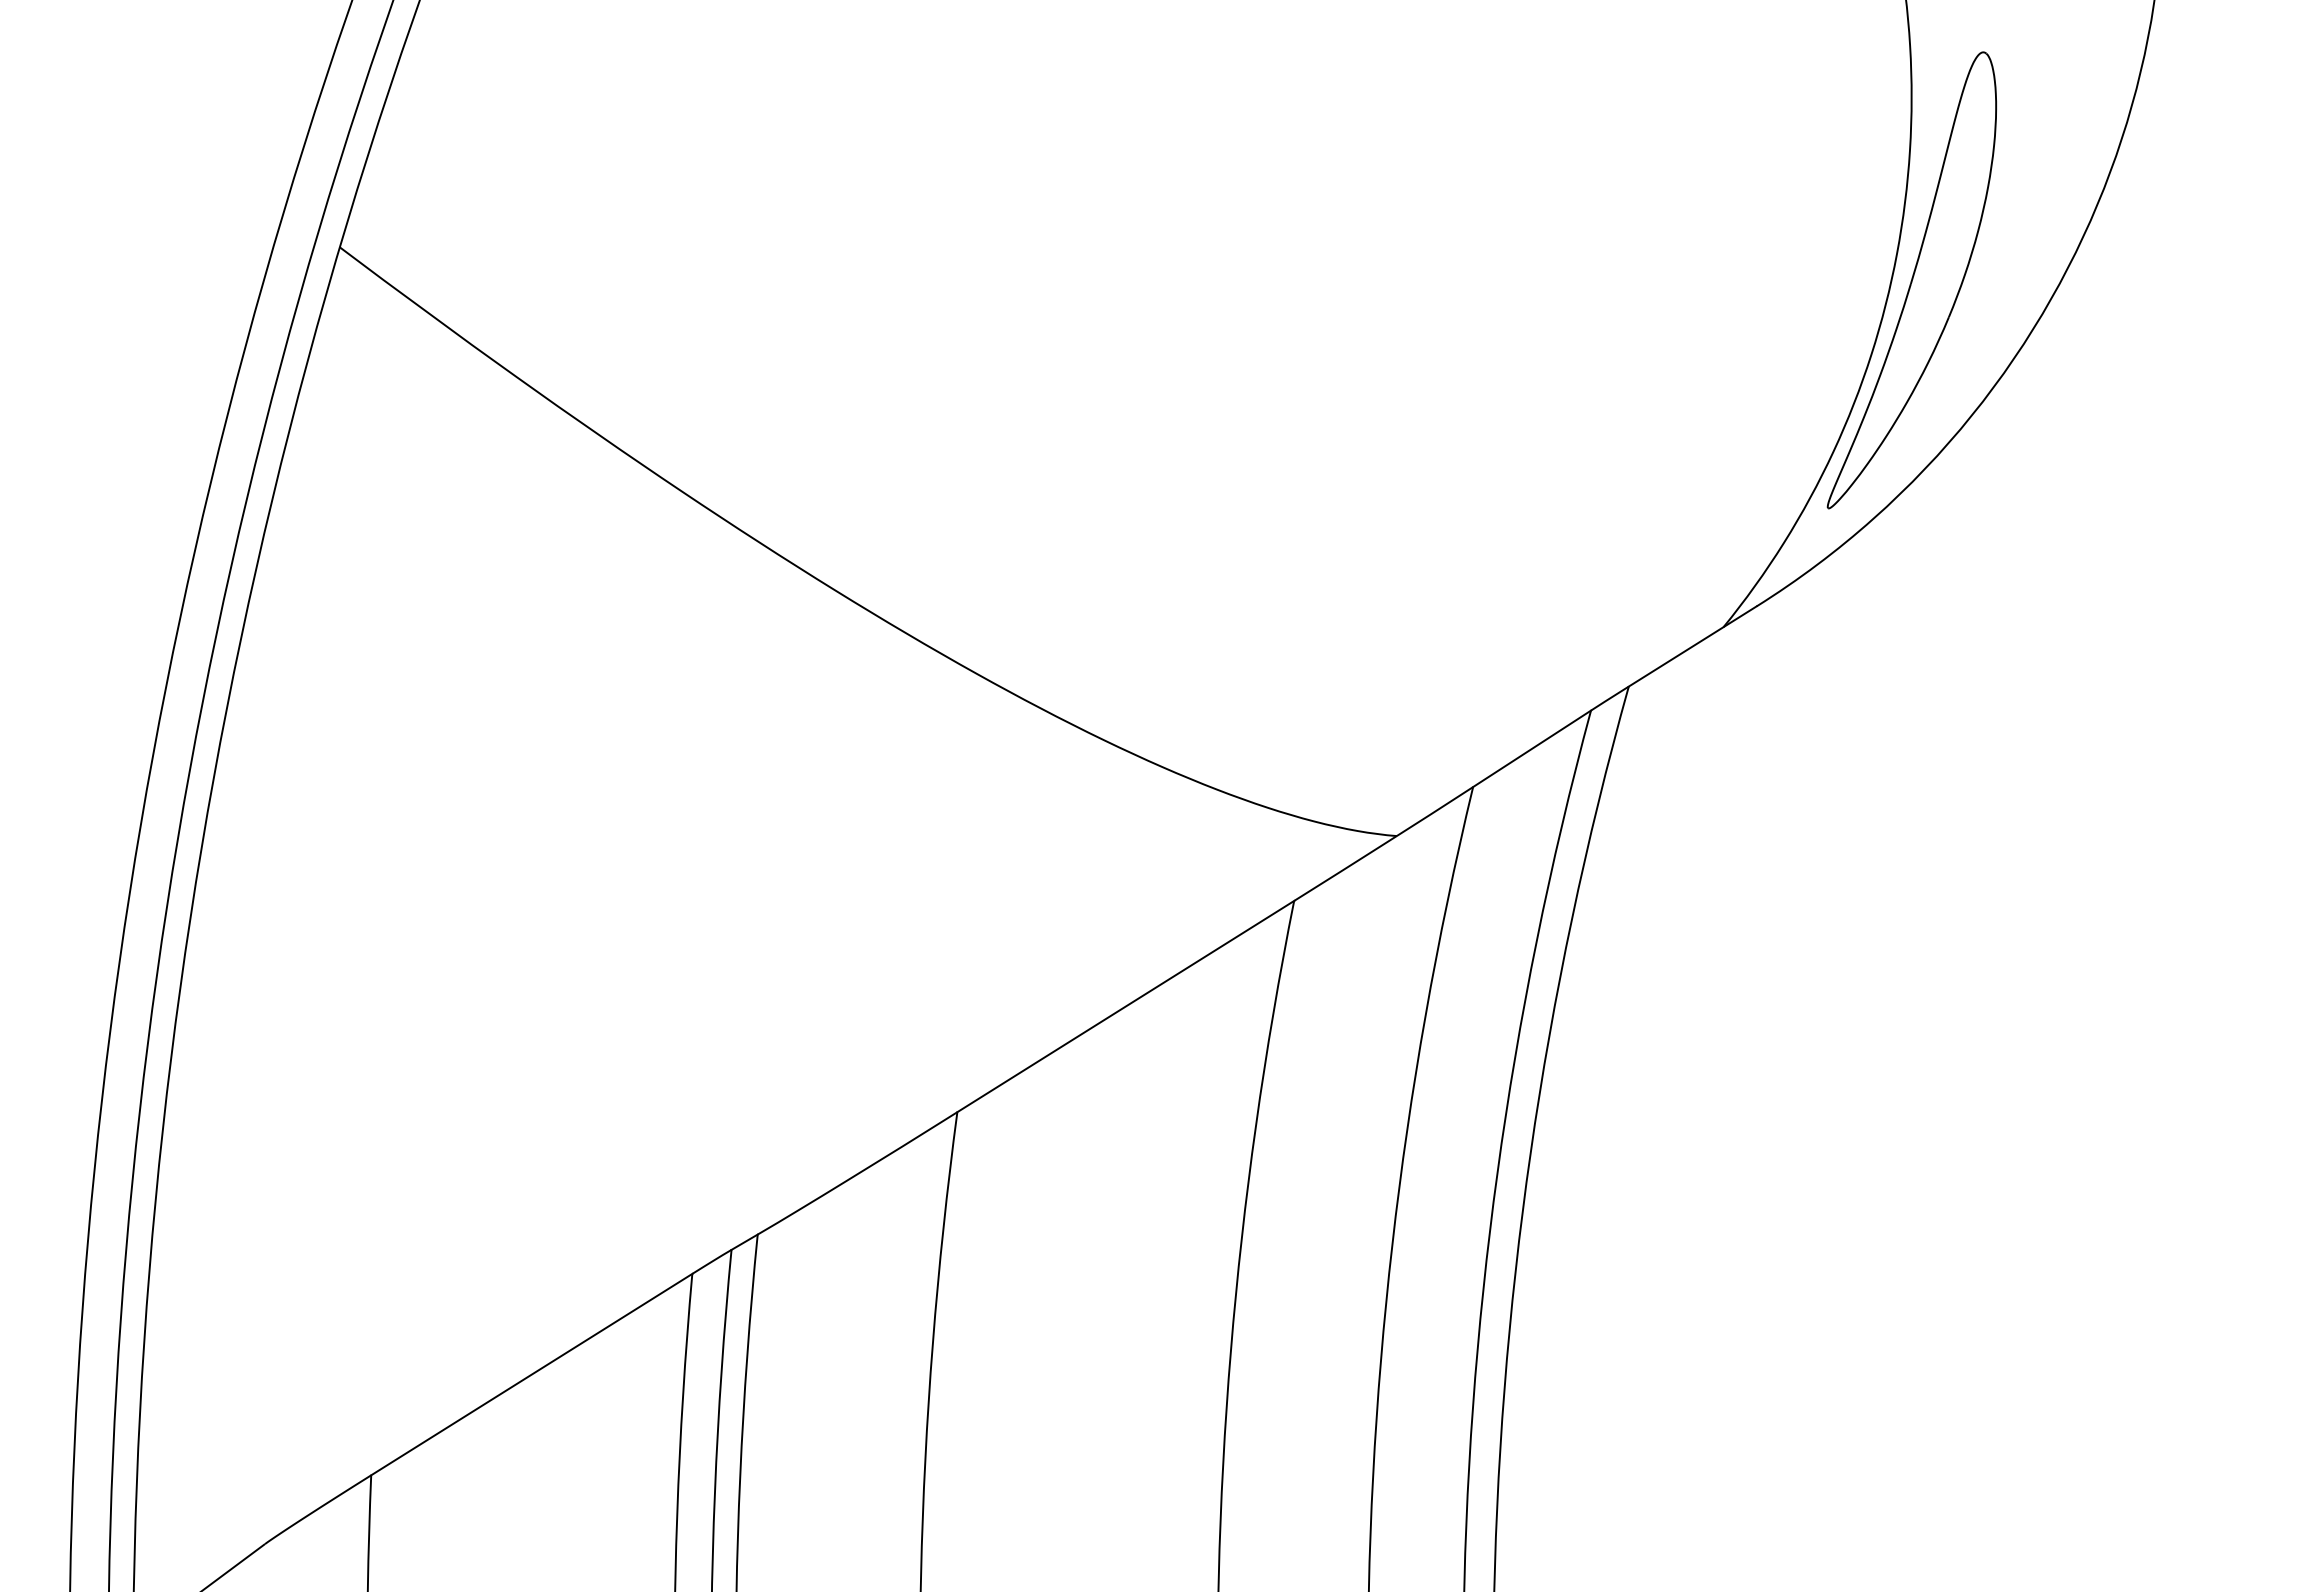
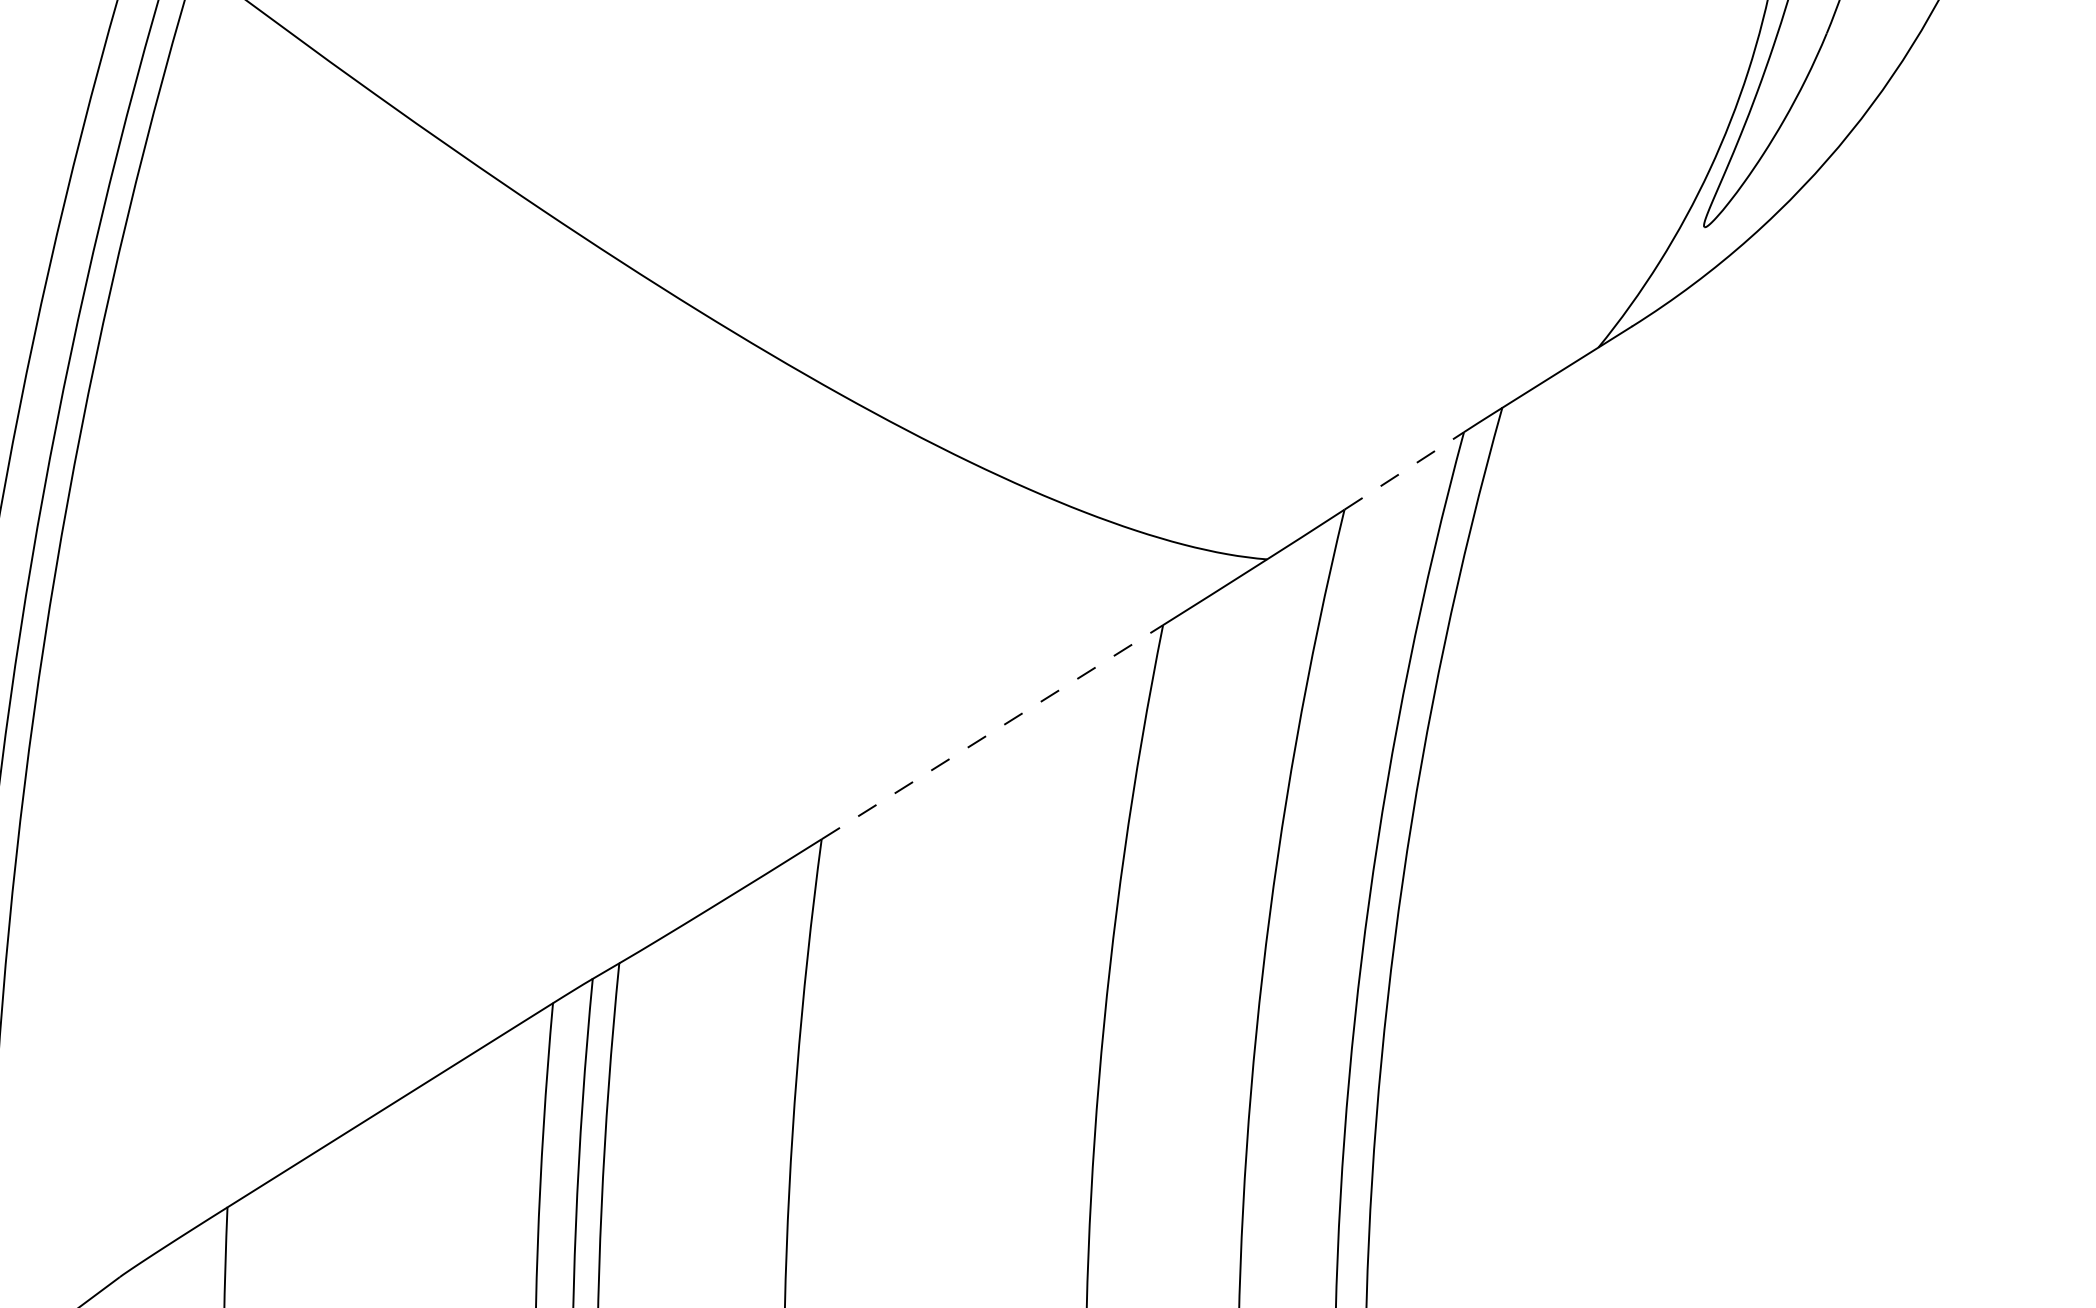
line: (1532, 748) -> (1404, 470), solid -> dashed
line: (1125, 1006) -> (992, 732), solid -> dashed

